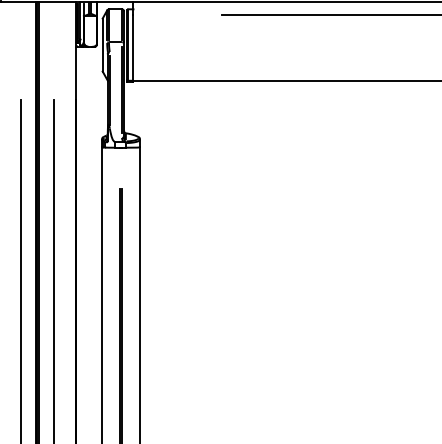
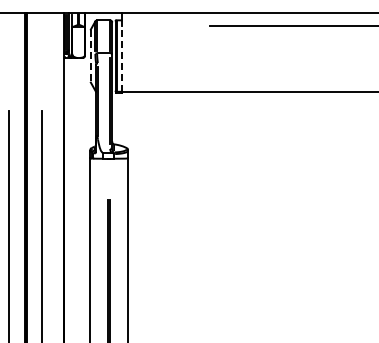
line: (102, 45) -> (90, 56), solid -> dashed
line: (133, 47) -> (121, 58), solid -> dashed

